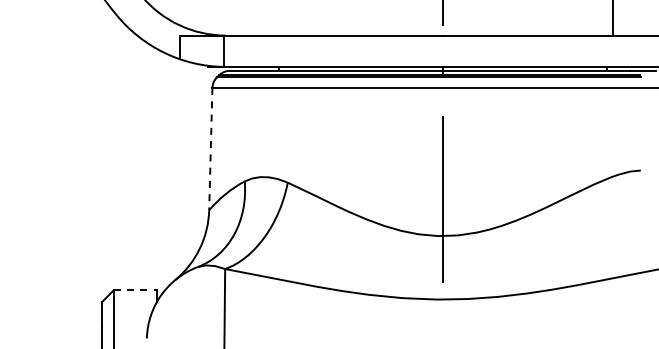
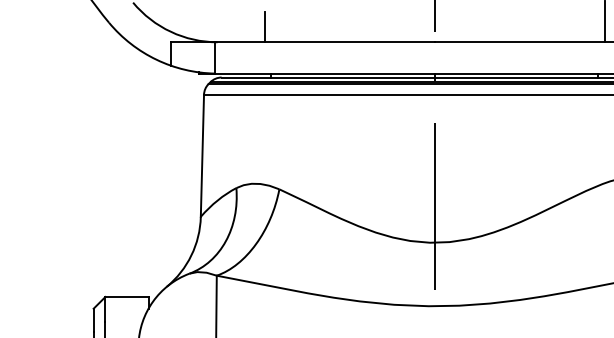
line: (272, 20) -> (264, 27), added
line: (210, 149) -> (202, 156), dashed -> solid
line: (135, 290) -> (127, 297), dashed -> solid

